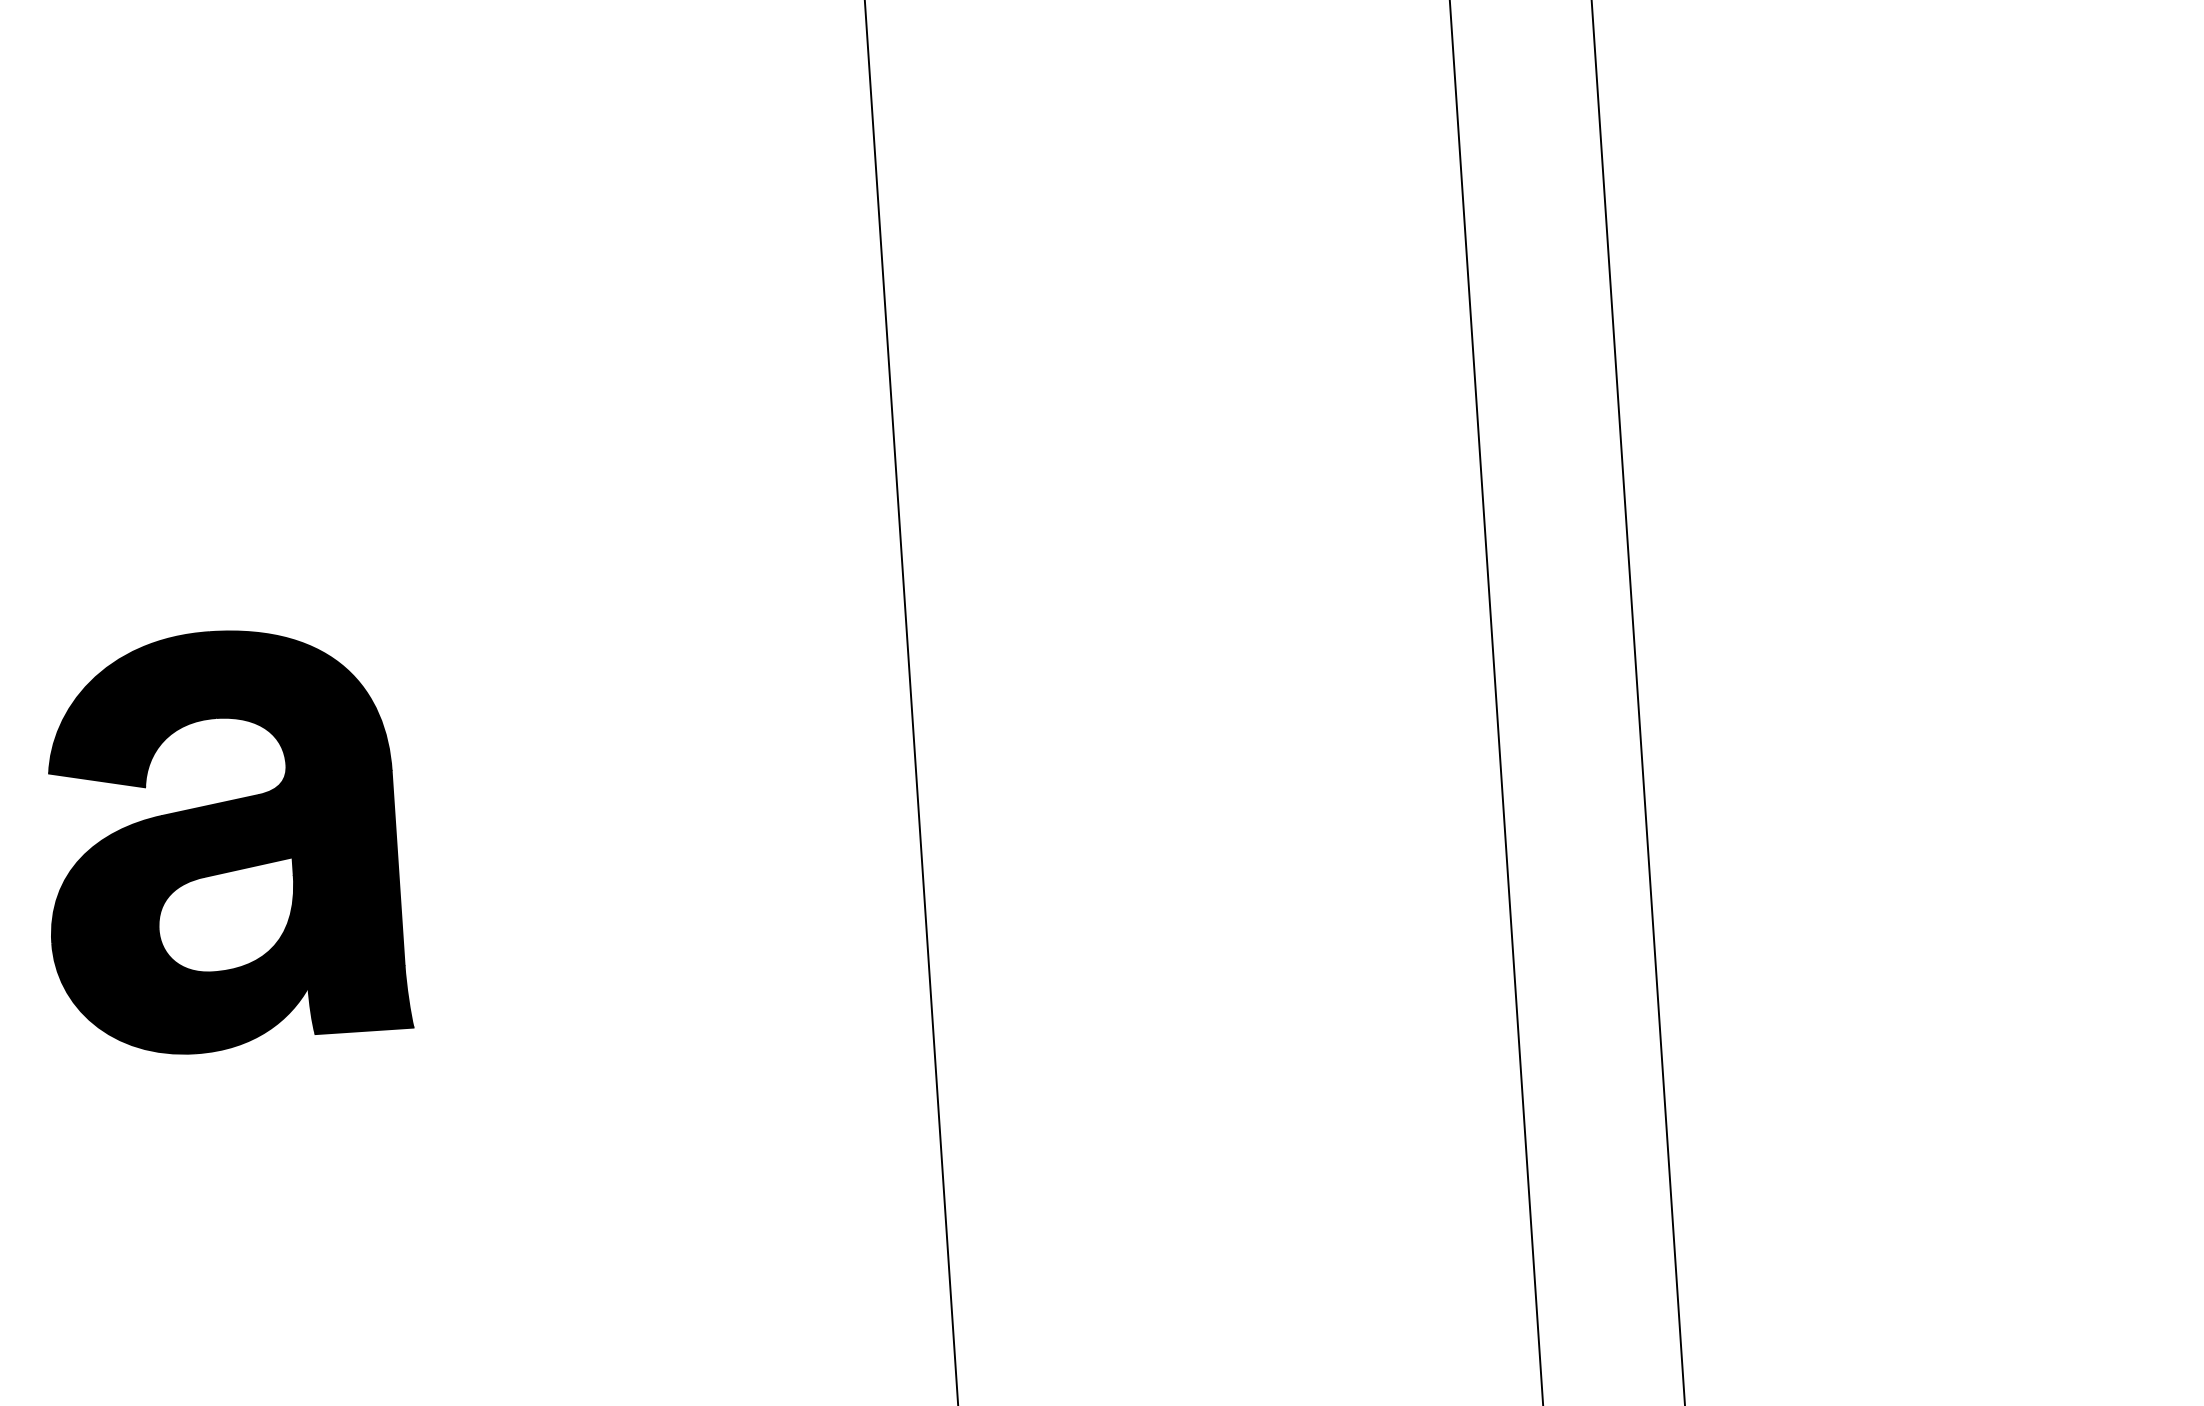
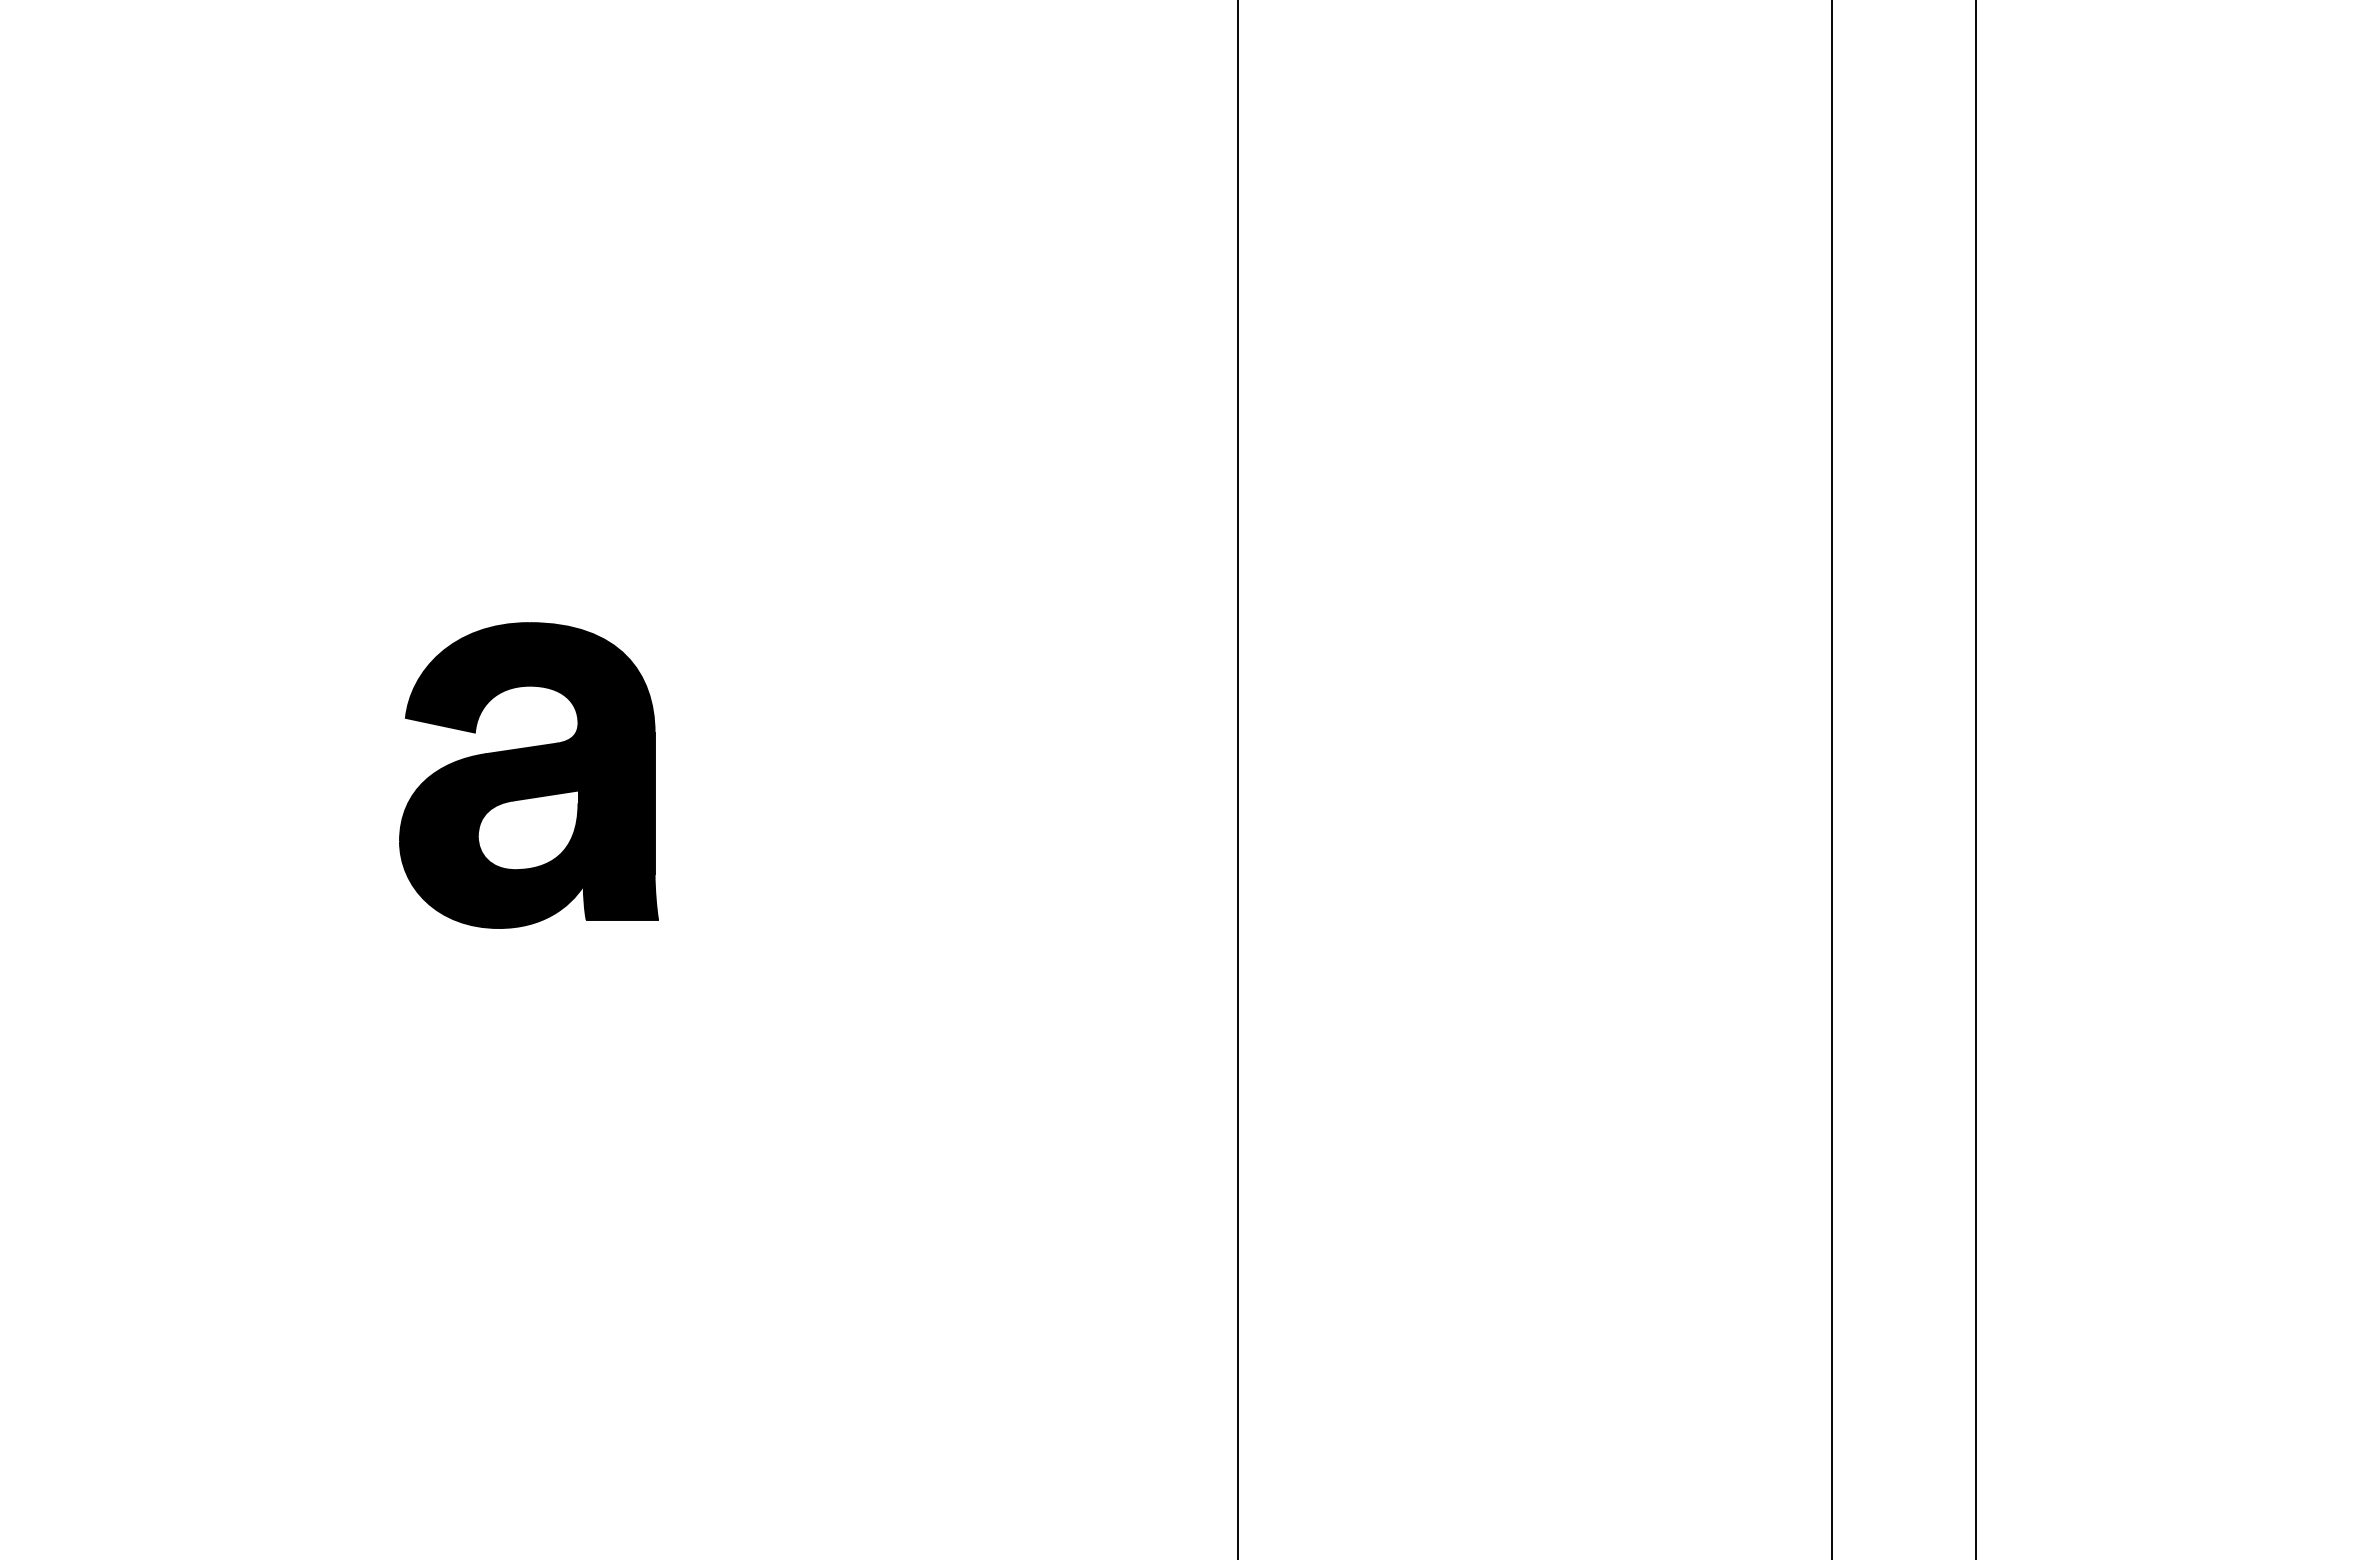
part: (222, 841) -> (528, 775), size x0.71

